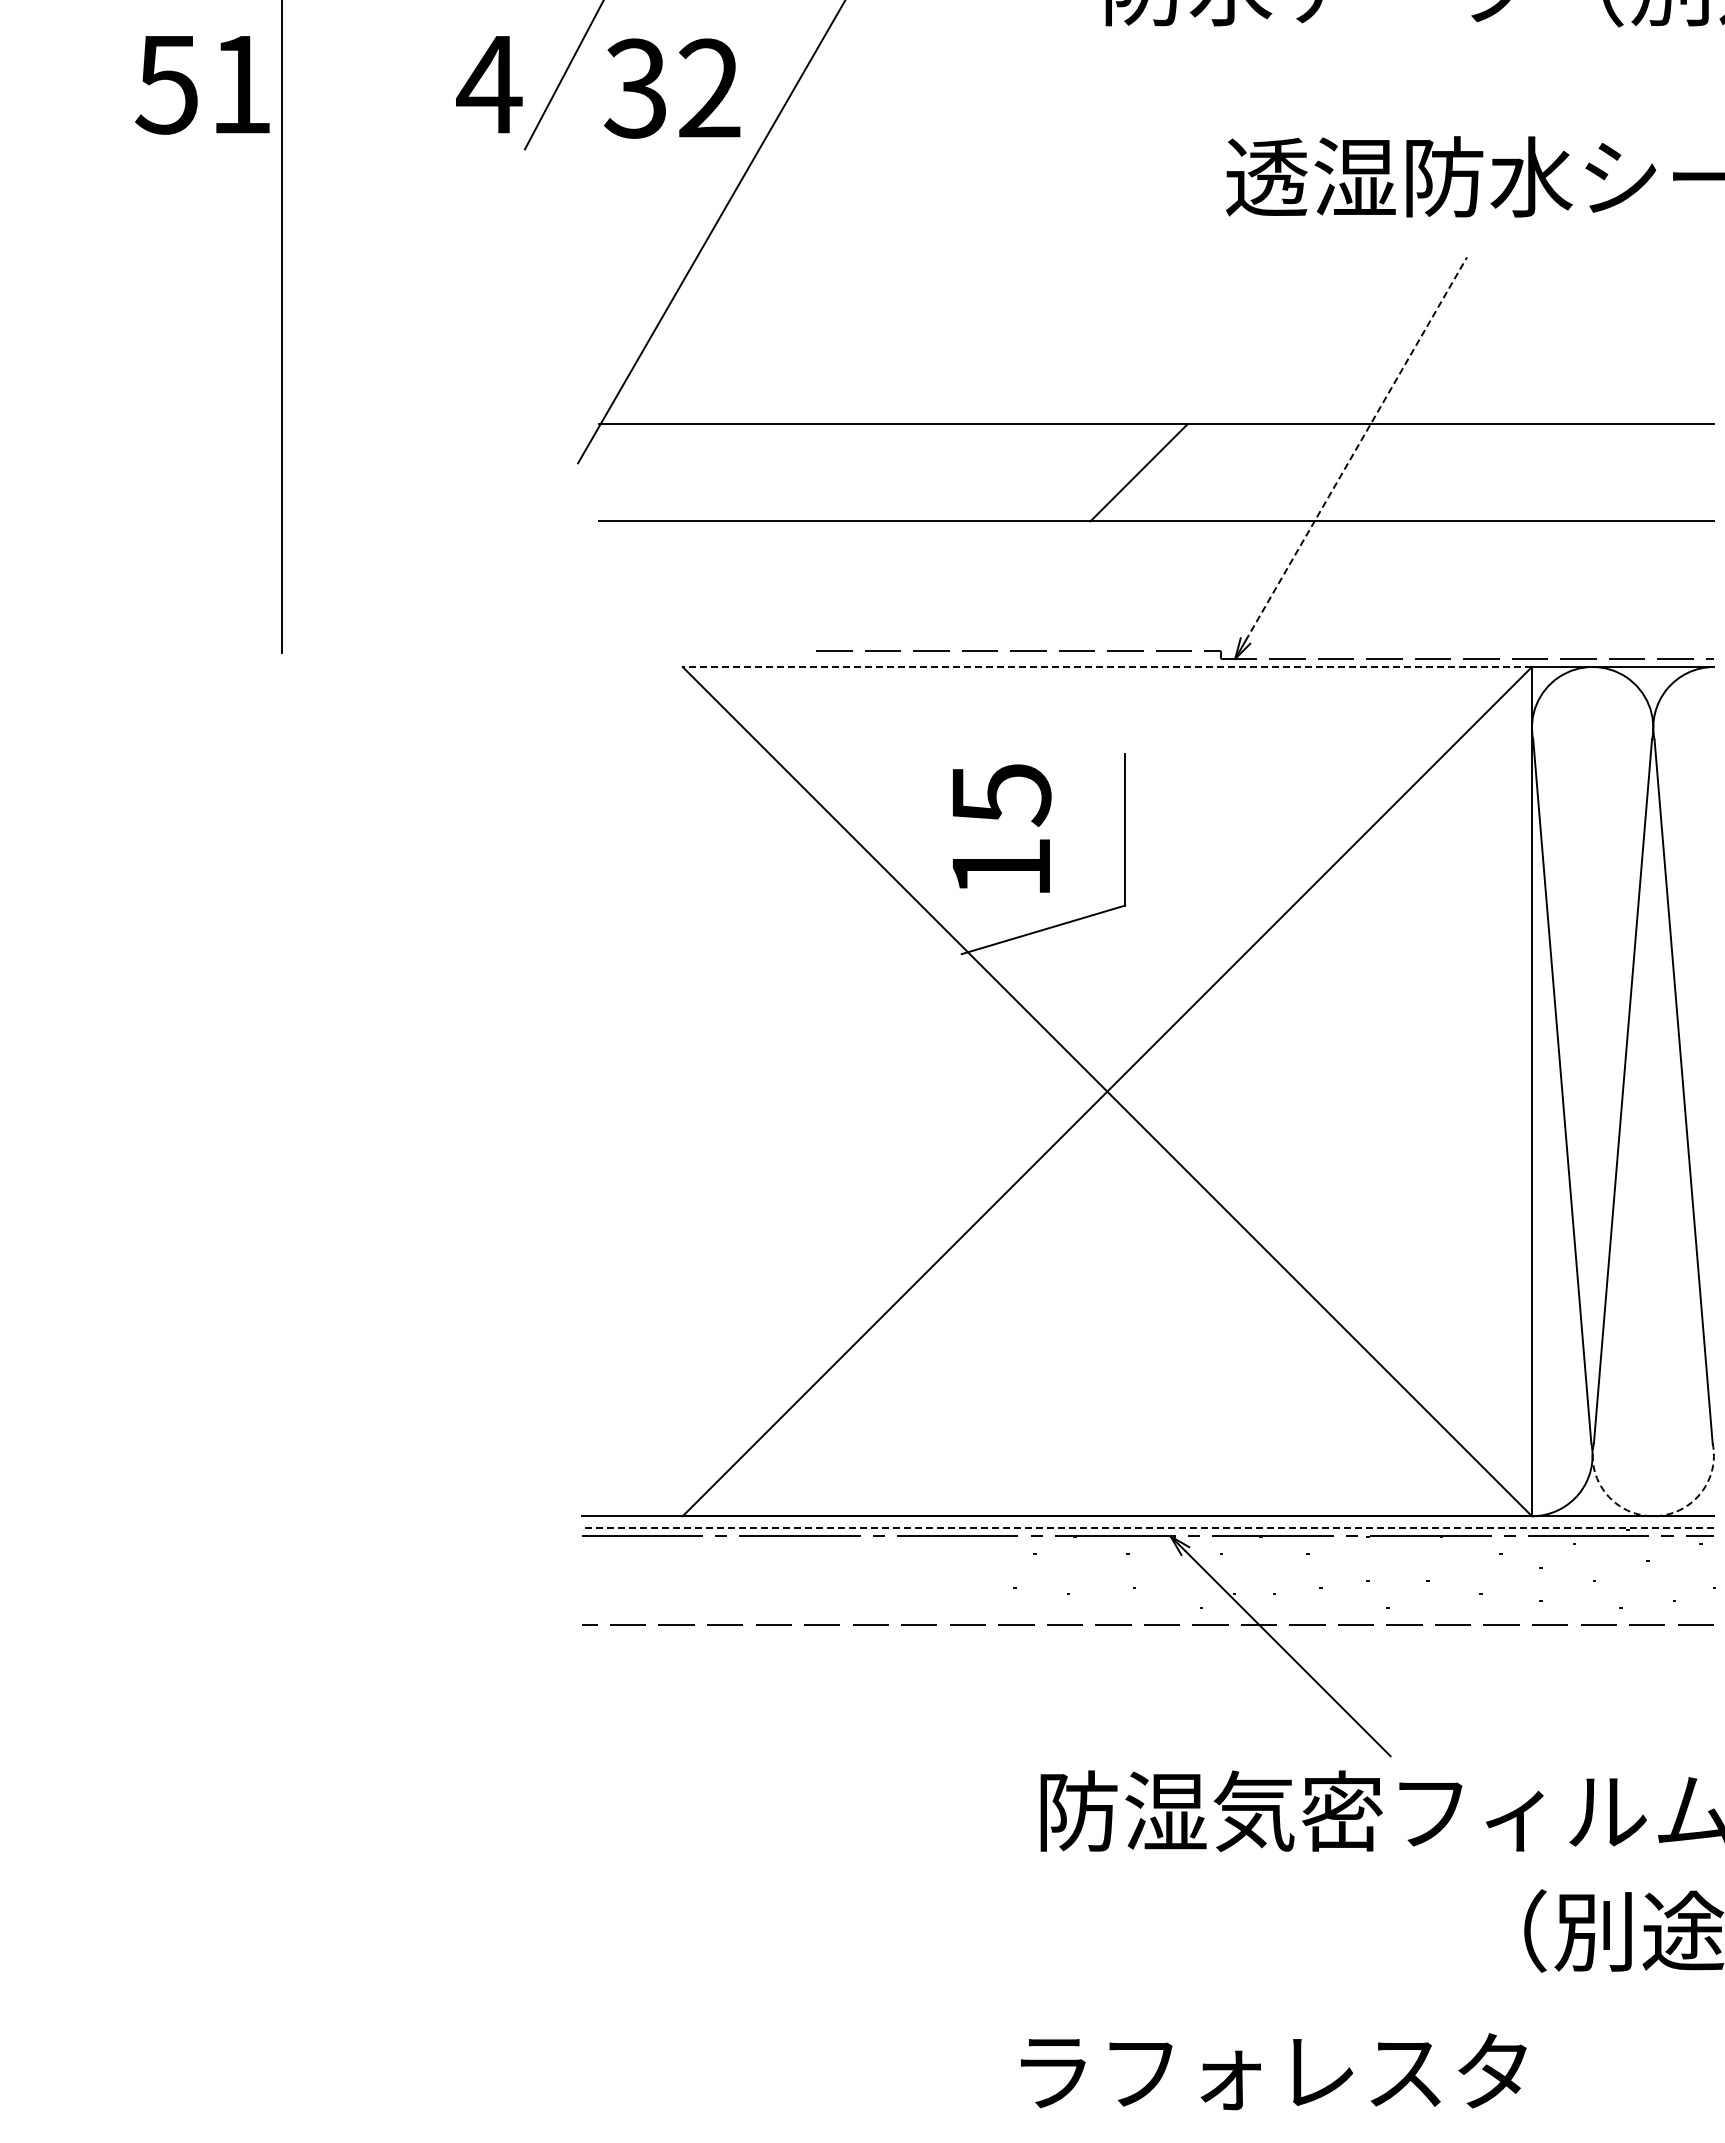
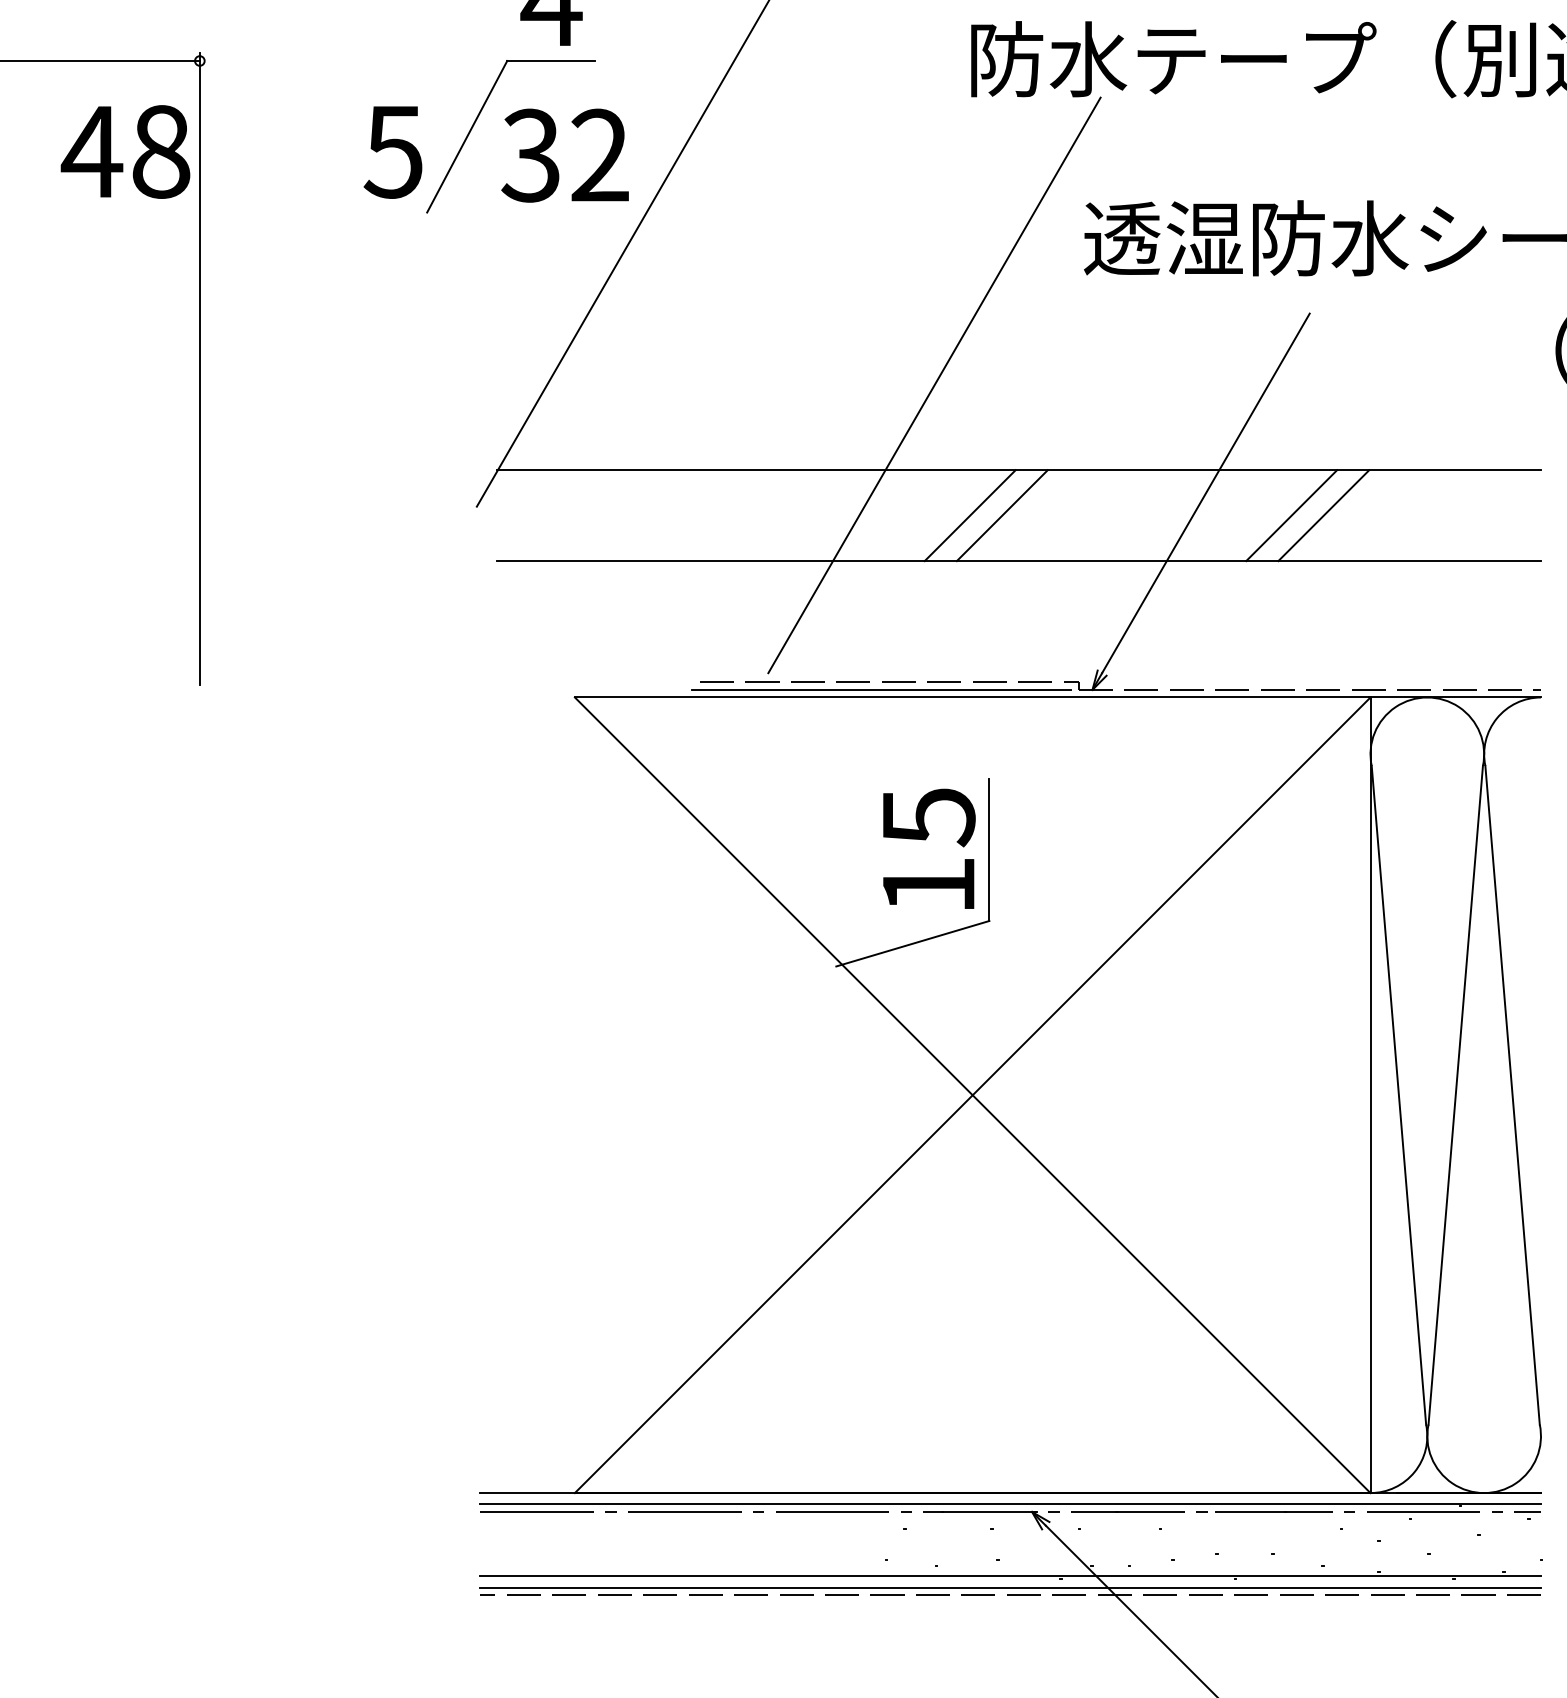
text: (202, 84) -> (125, 151), 51 -> 48
text: (489, 85) -> (393, 152), 4 -> 5
line: (1066, 333) -> (934, 385), added
line: (1356, 449) -> (1206, 493), dashed -> solid
line: (1104, 472) -> (970, 515), added
line: (1447, 472) -> (1291, 515), added
line: (1481, 472) -> (1323, 515), added
line: (1010, 658) -> (881, 689), added
line: (1107, 667) -> (972, 697), dashed -> solid
text: (1002, 828) -> (929, 848), moved
arc: (1653, 1516) -> (1484, 1493), dashed -> solid
line: (1147, 1528) -> (1010, 1504), dashed -> solid
line: (1147, 1605) -> (1010, 1576), added
line: (1147, 1617) -> (1010, 1587), added

